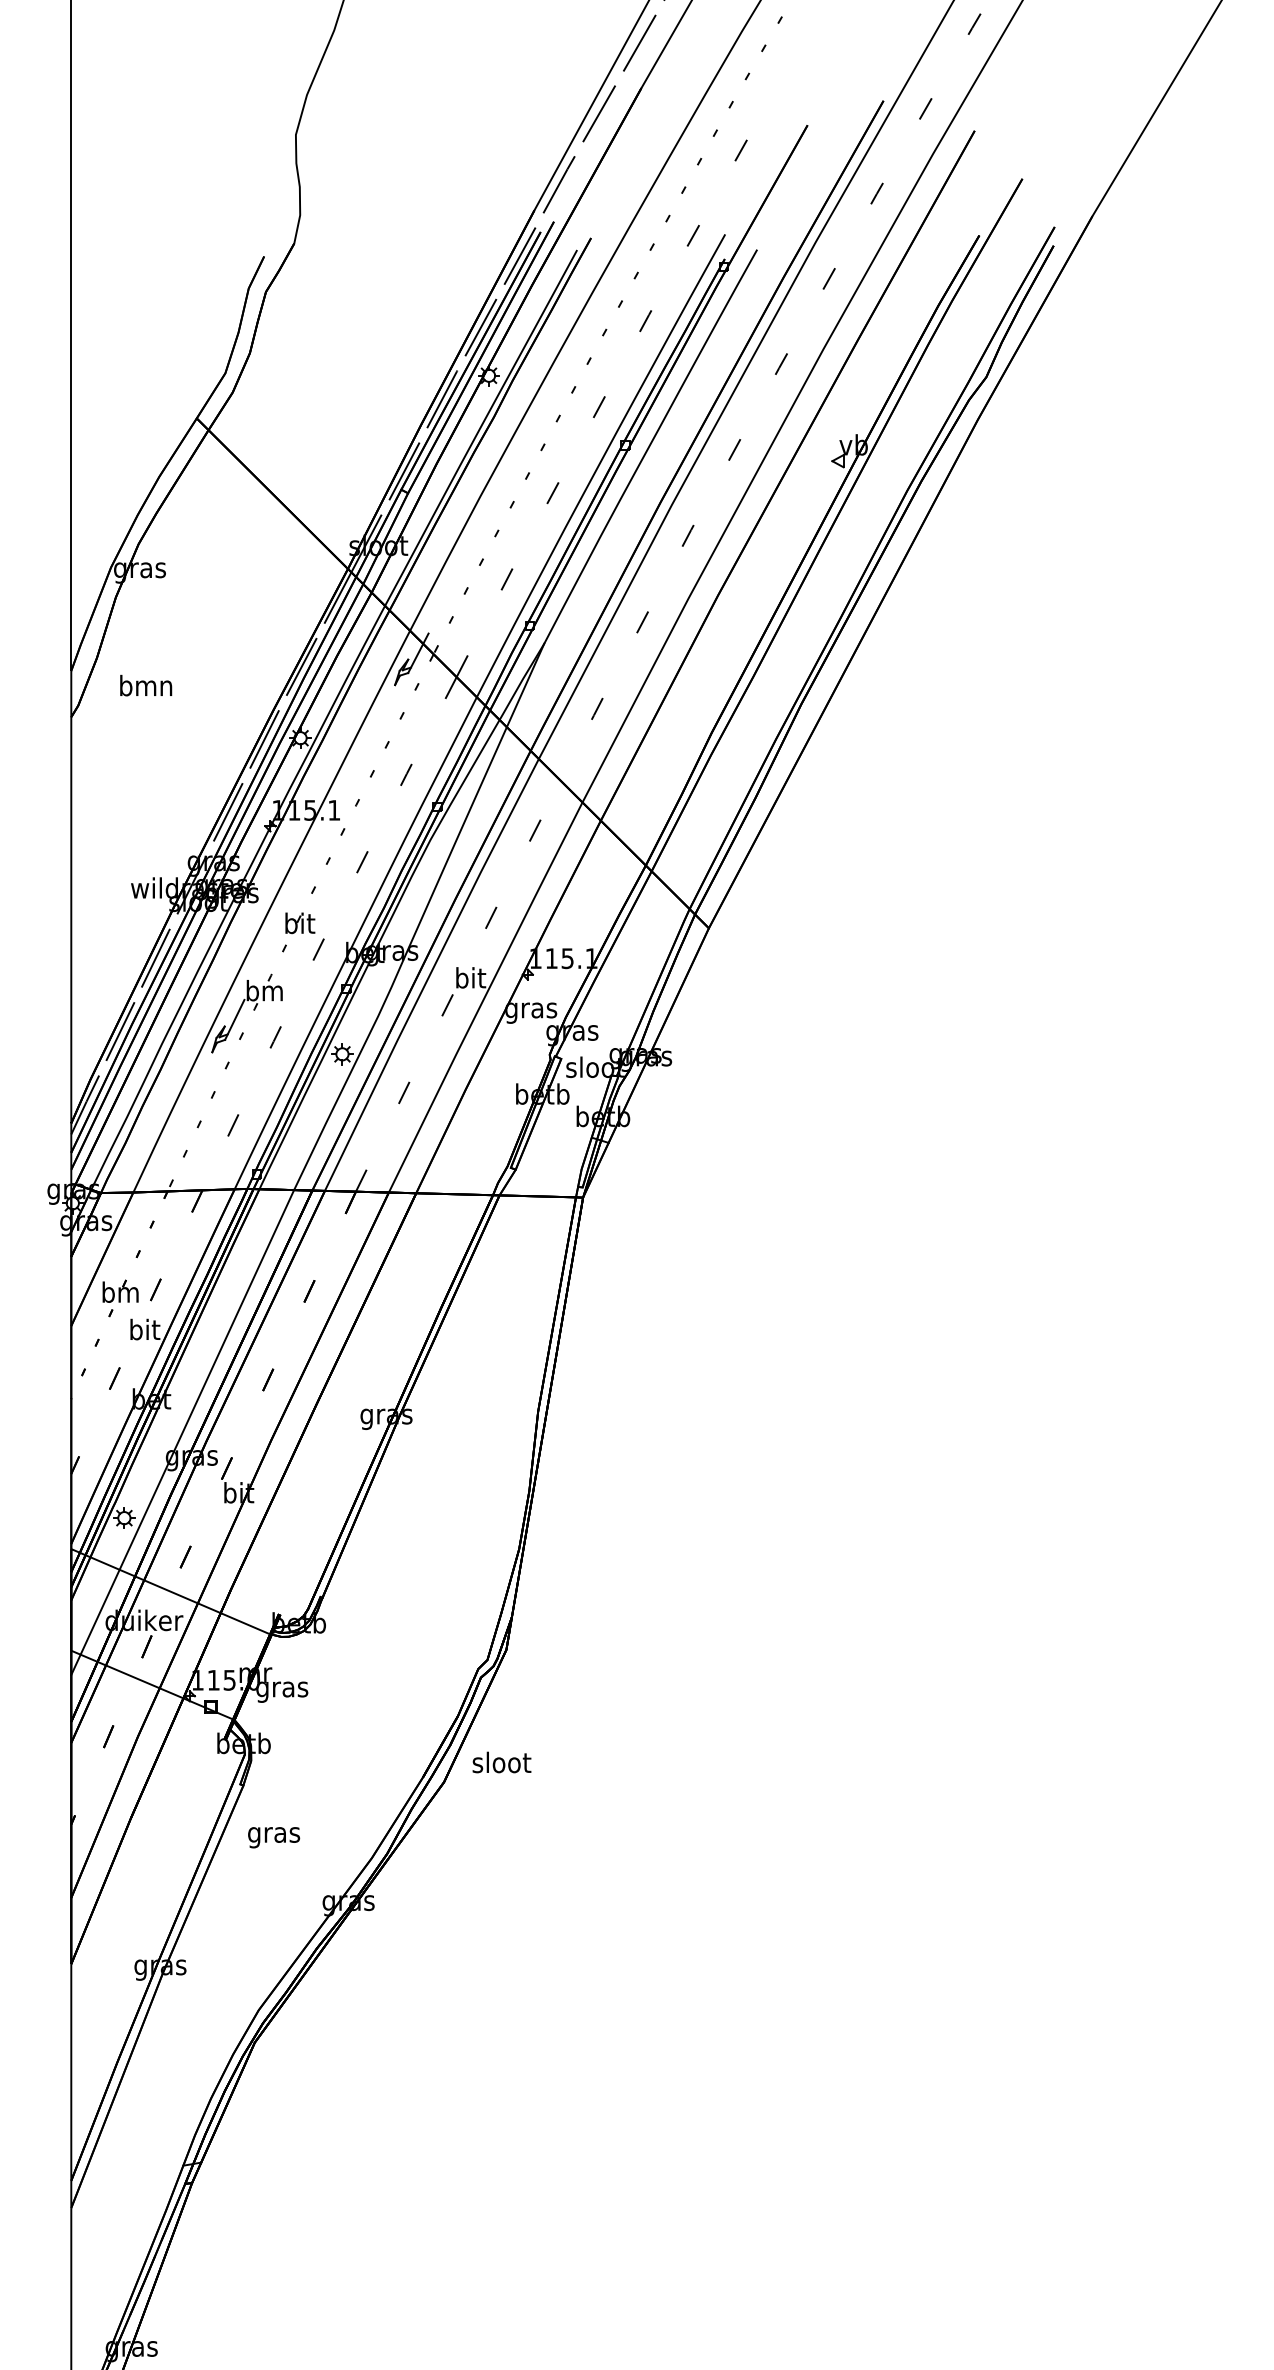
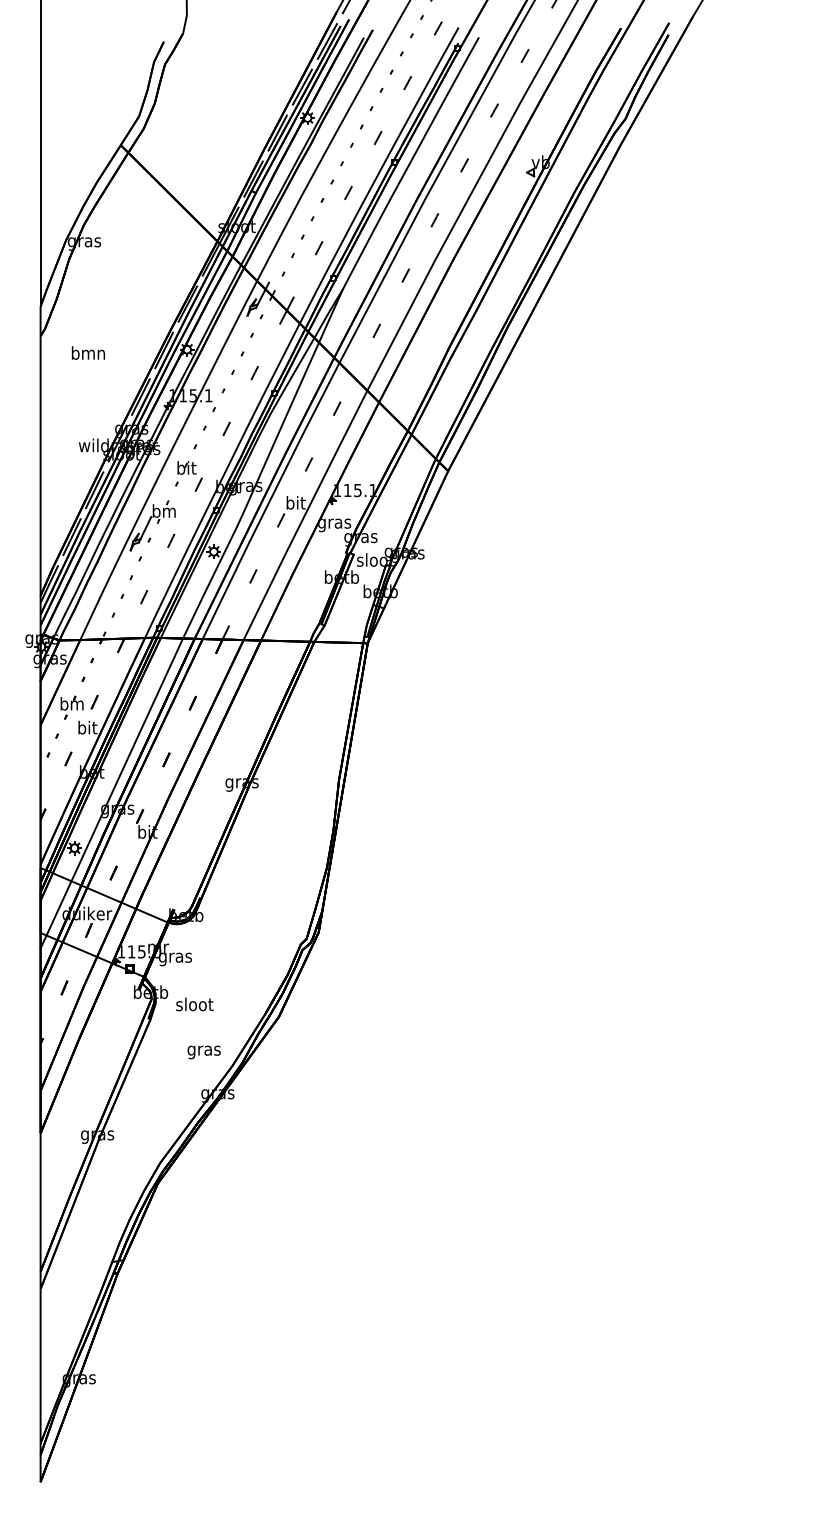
text: (144, 684) -> (87, 352), moved
text: (501, 1762) -> (194, 1004), moved
text: (272, 1837) -> (203, 1052), moved

